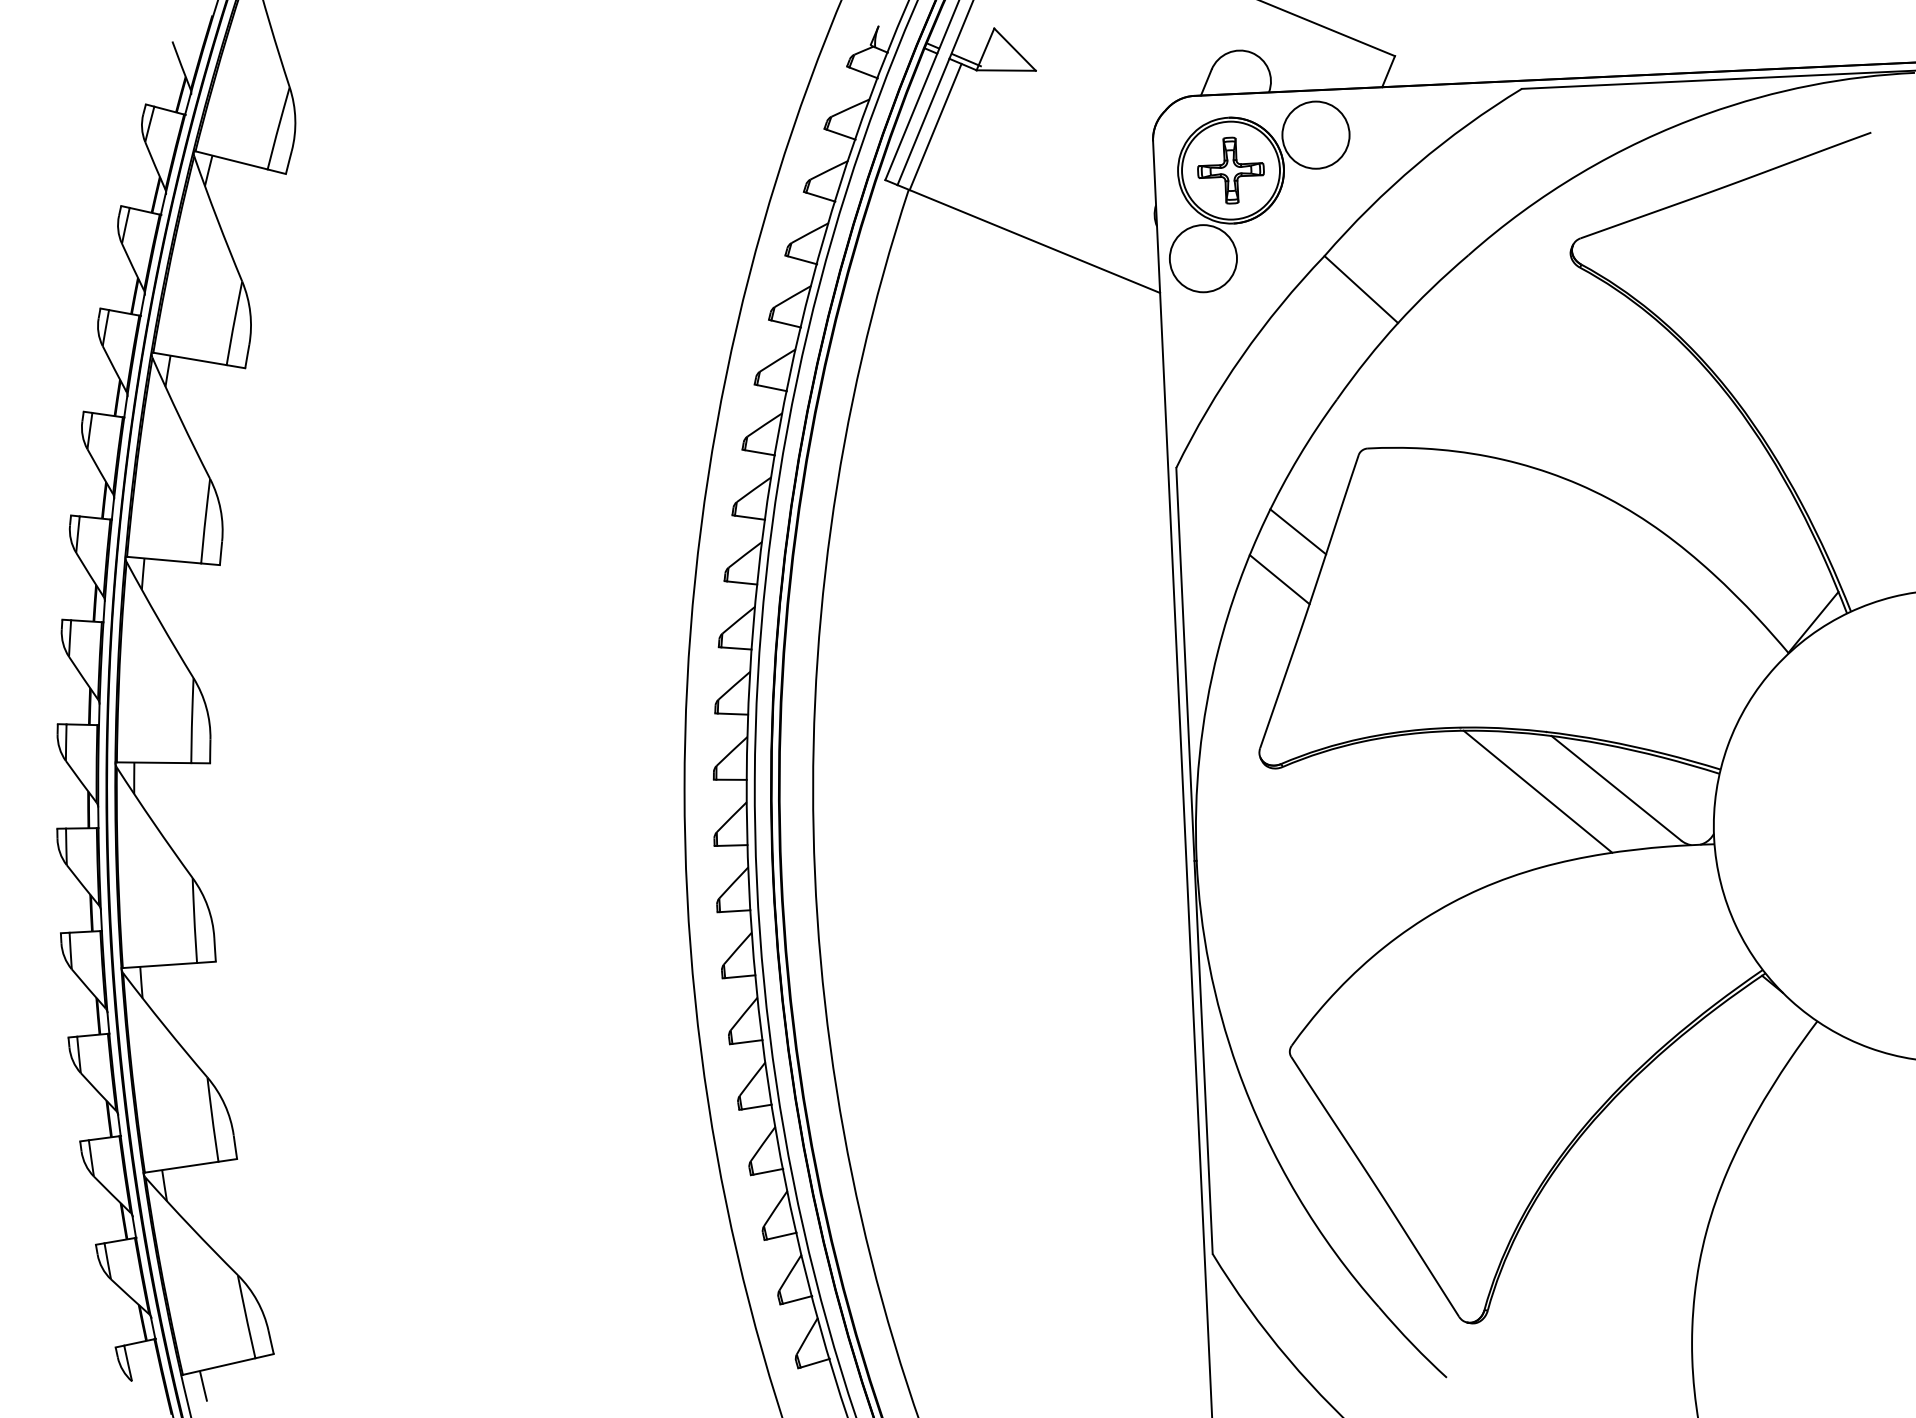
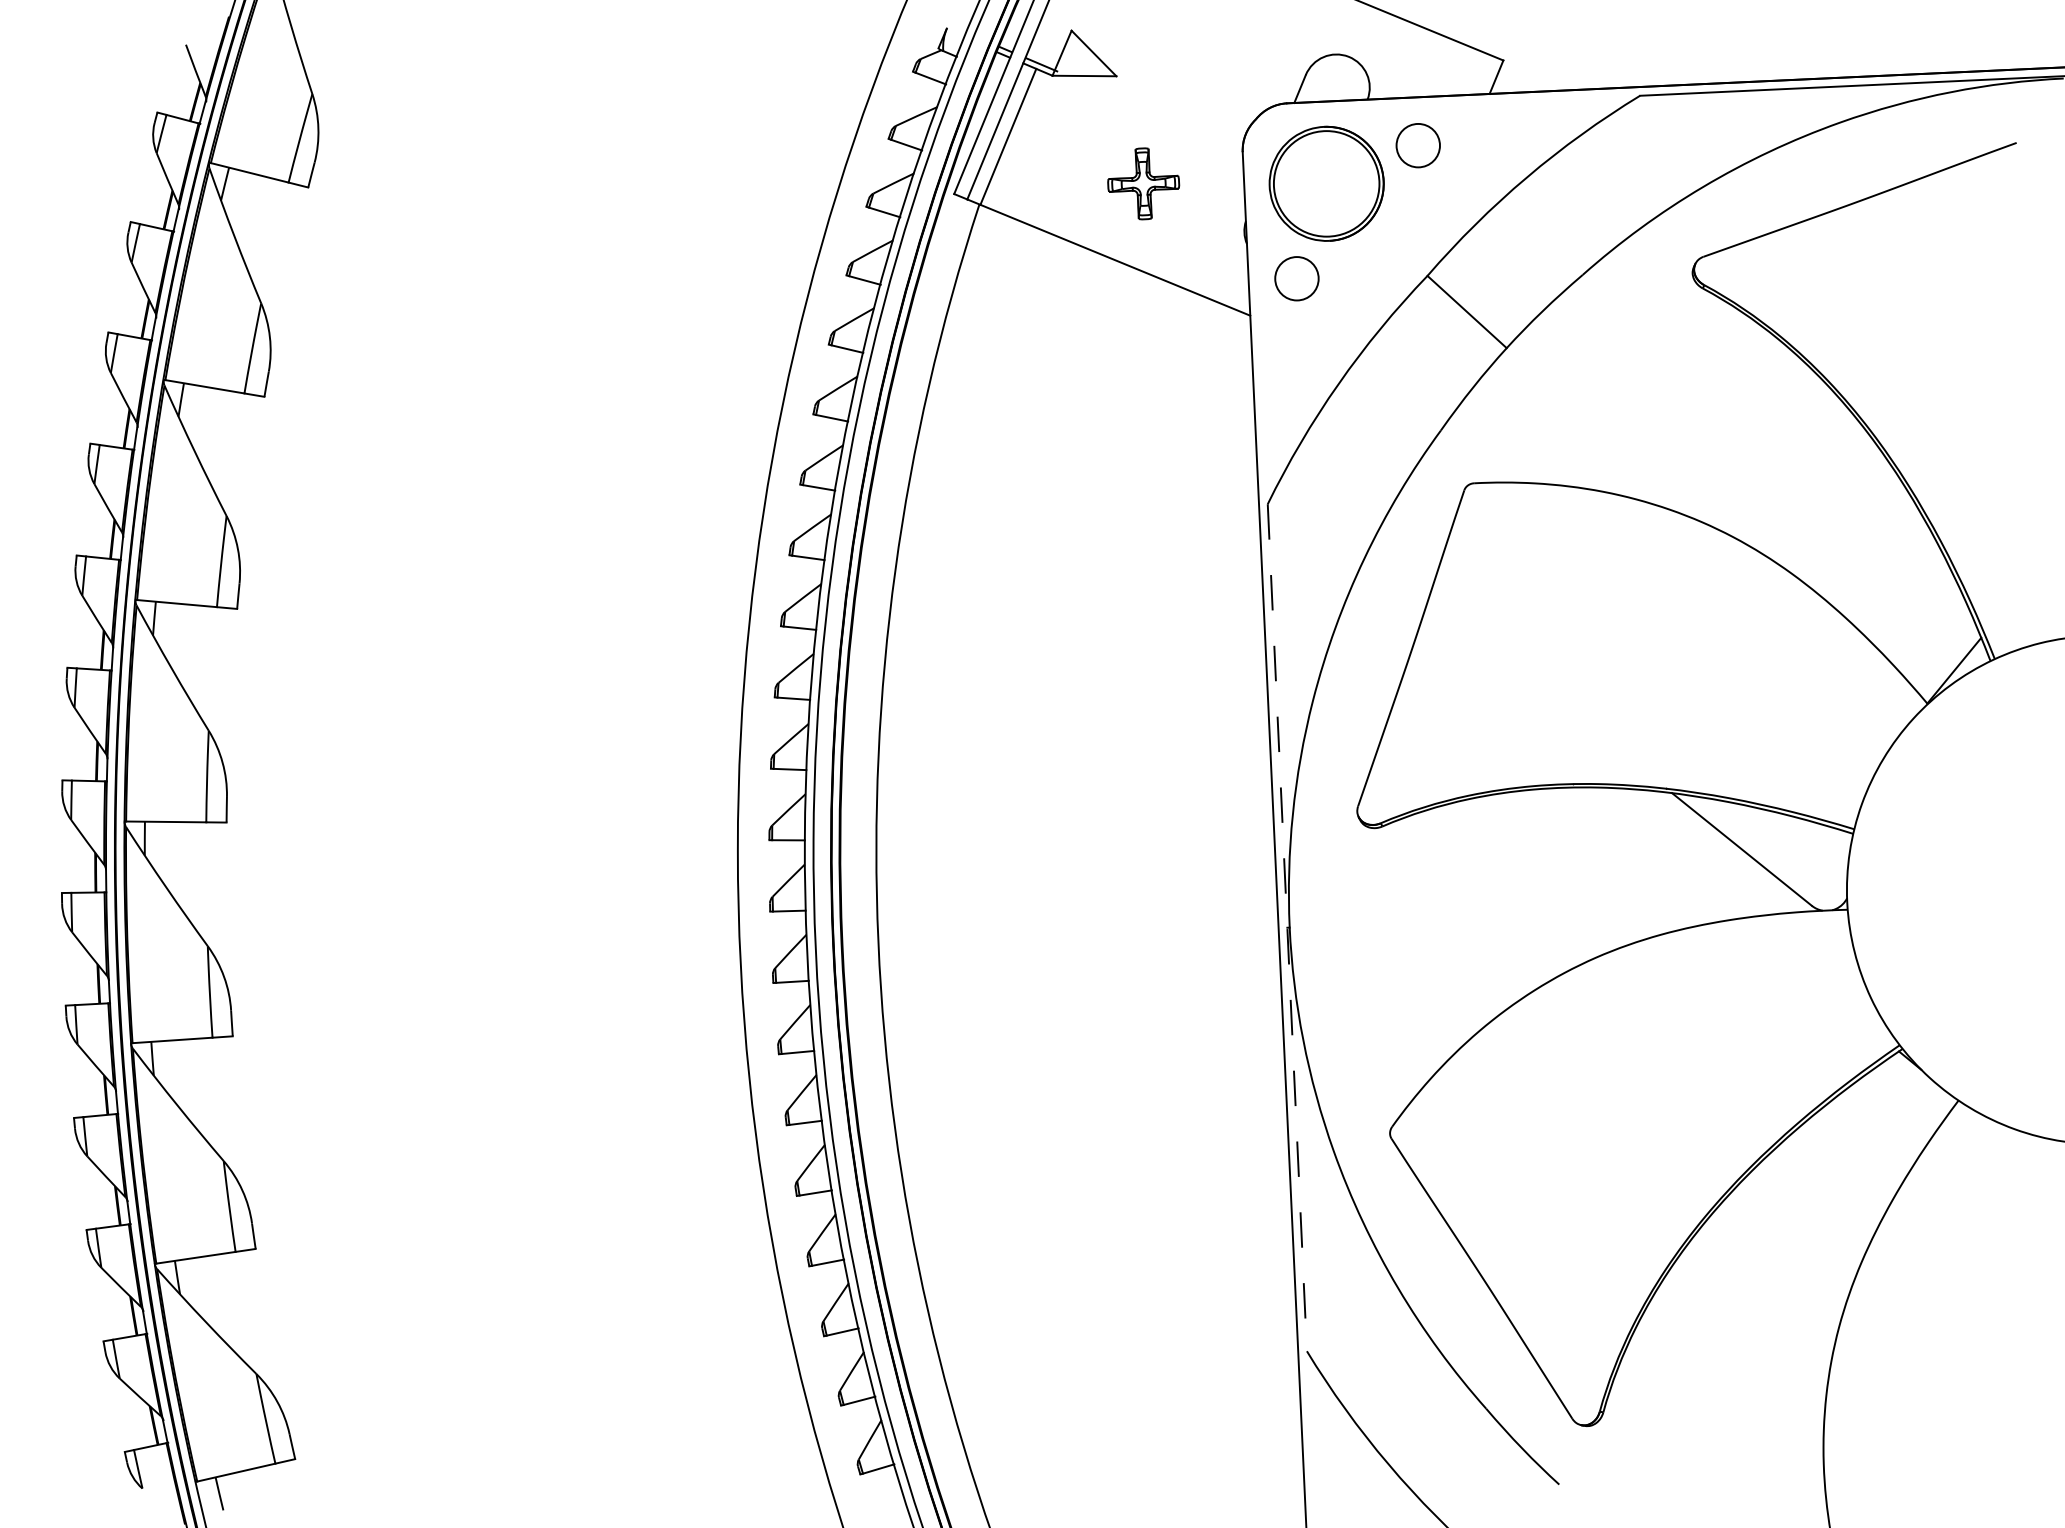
circle: (1316, 135) -> (1418, 145), size x0.6
part: (1230, 170) -> (1143, 183), moved
circle: (1202, 258) -> (1296, 278), size x0.6
line: (1298, 531) -> (1399, 572), removed
line: (1279, 579) -> (1378, 624), removed
line: (1538, 791) -> (1657, 852), removed
line: (1194, 860) -> (1287, 927), solid -> dashed

